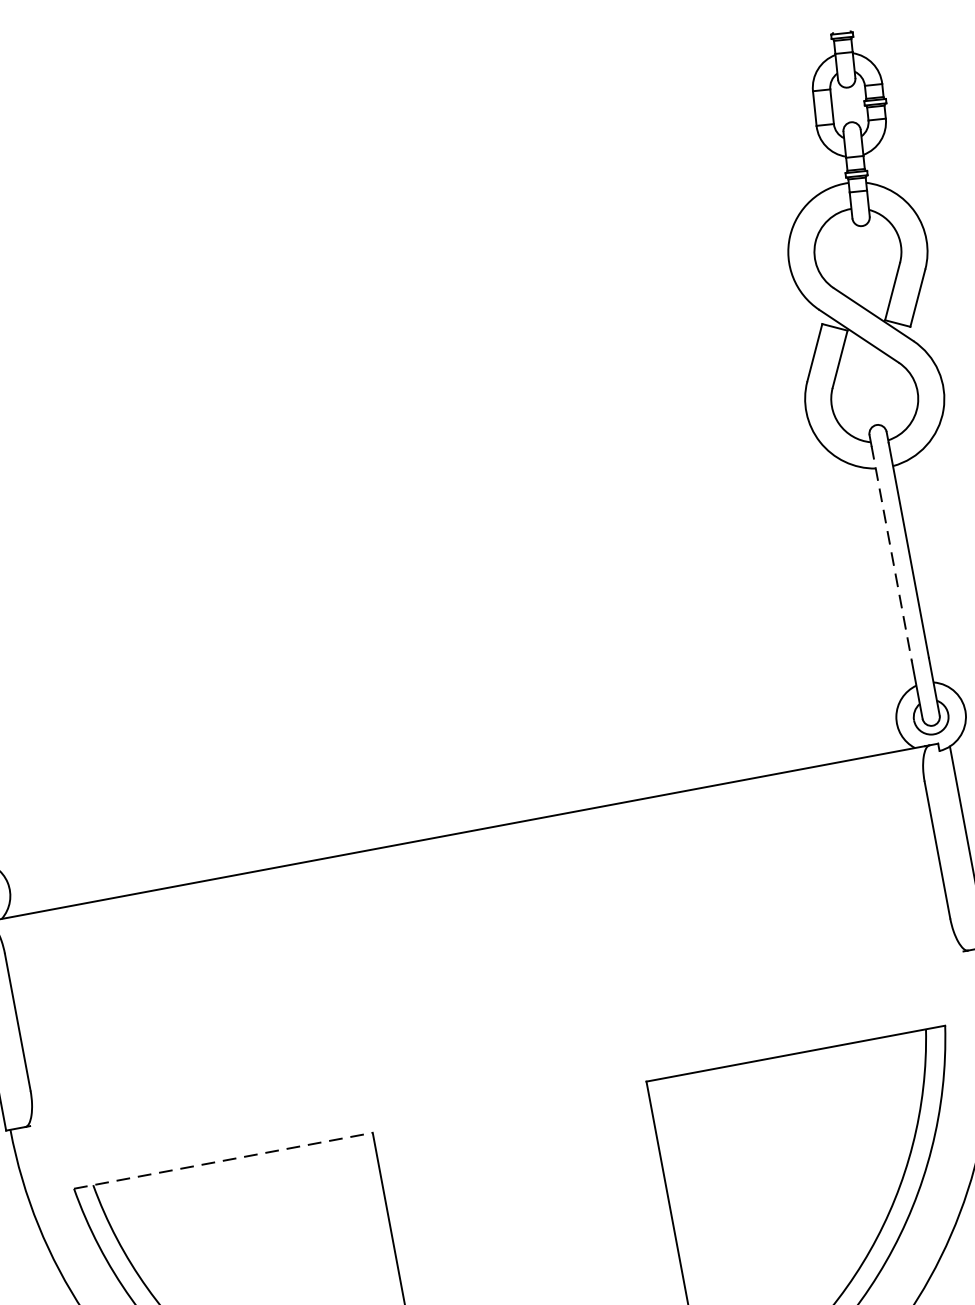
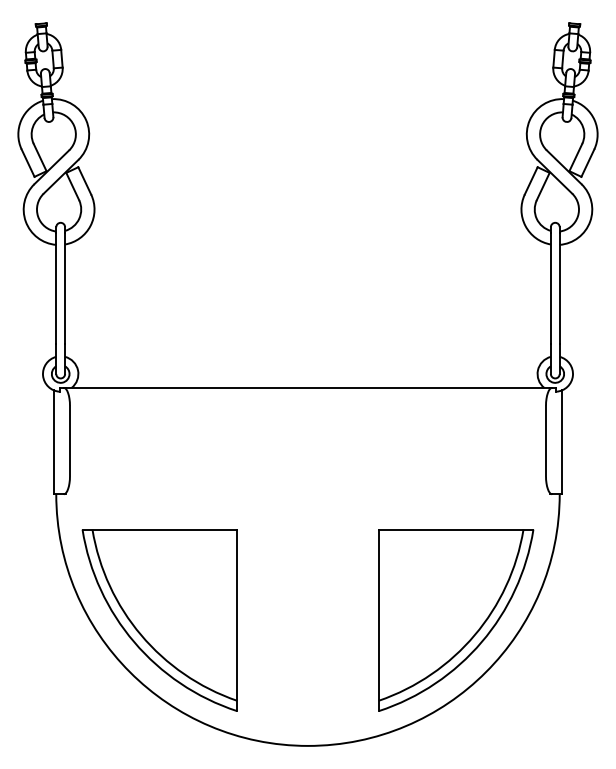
line: (890, 553) -> (550, 288), dashed -> solid
line: (224, 1160) -> (160, 529), dashed -> solid

